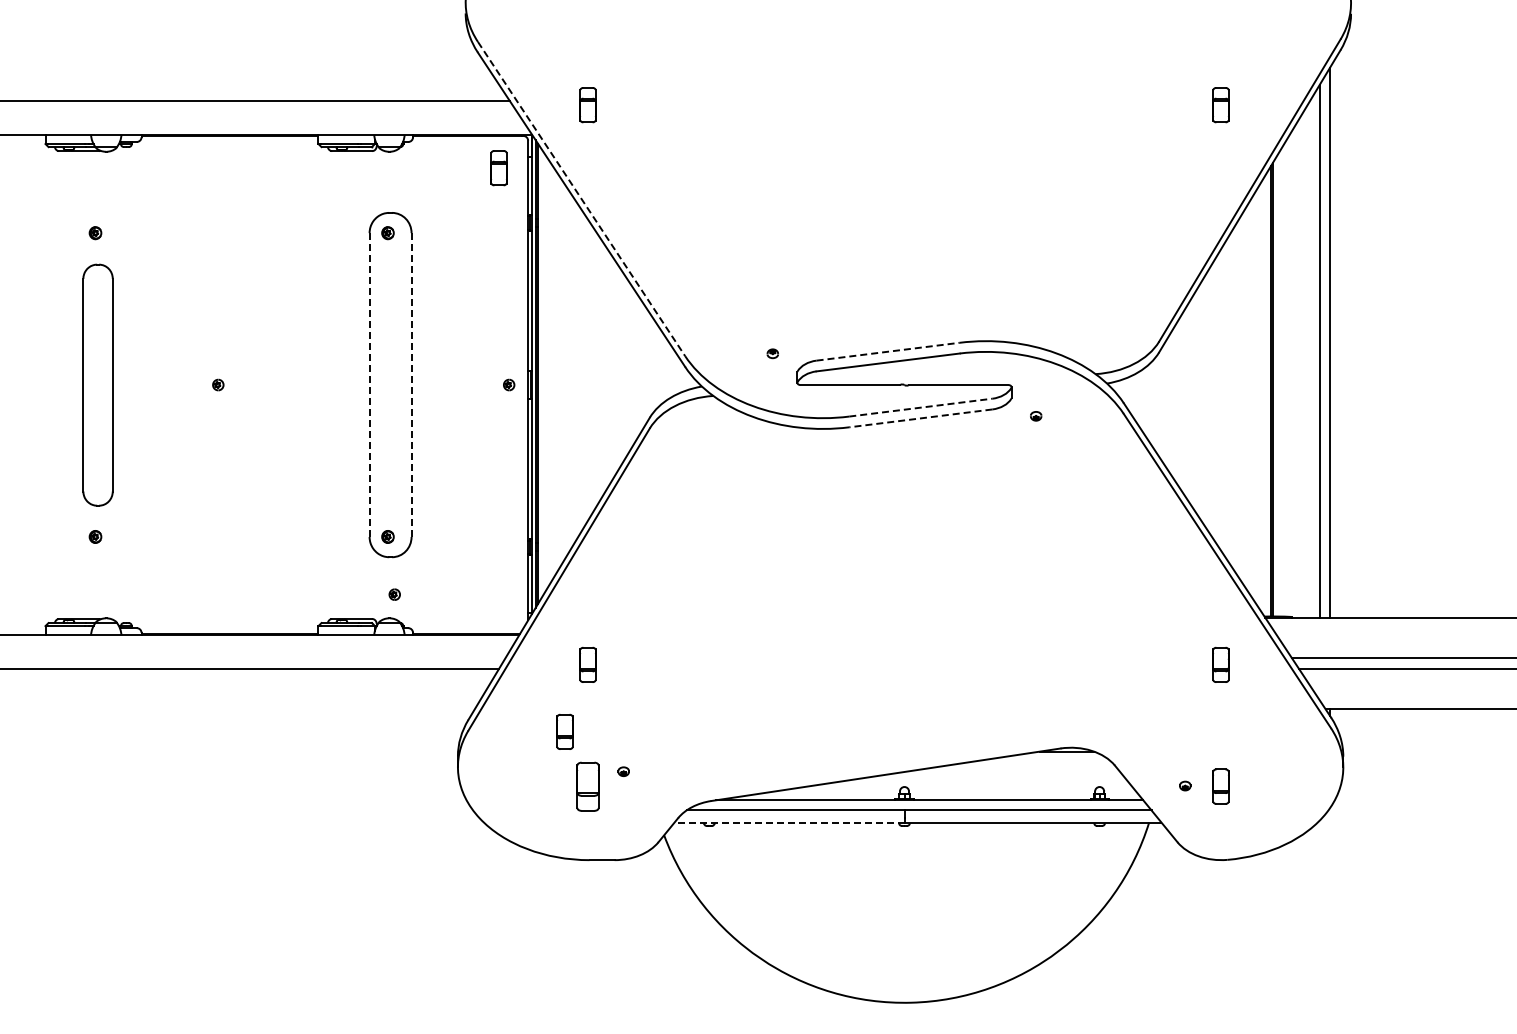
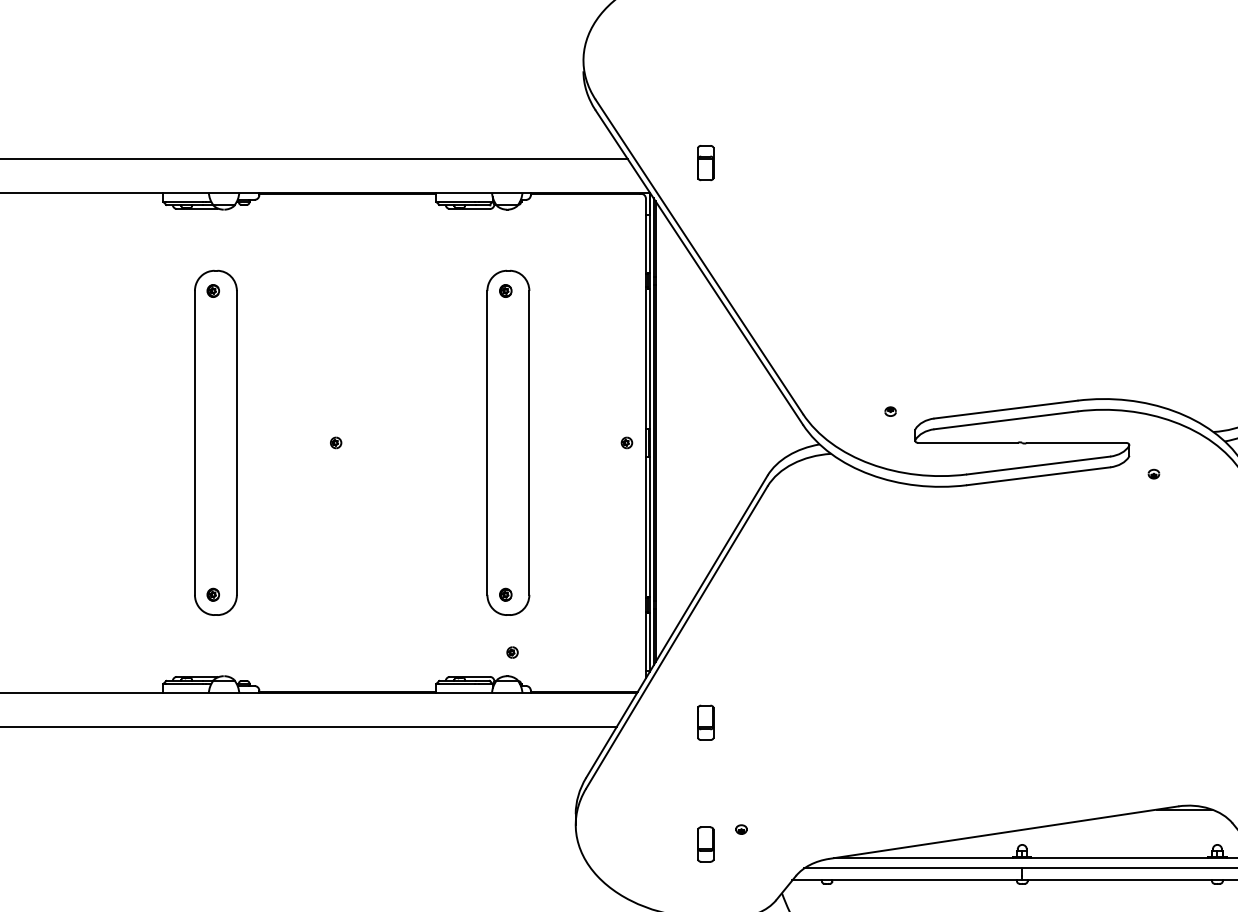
part: (498, 168) -> (616, 226), removed
line: (581, 199) -> (699, 257), dashed -> solid
line: (888, 351) -> (1006, 409), dashed -> solid
part: (97, 385) -> (215, 443), size x1.43
line: (369, 385) -> (487, 443), dashed -> solid
line: (411, 385) -> (529, 443), dashed -> solid
line: (921, 407) -> (1039, 465), dashed -> solid
line: (920, 418) -> (1038, 476), dashed -> solid
part: (564, 731) -> (682, 789), removed
part: (587, 786) -> (705, 844), size x0.71
line: (789, 822) -> (907, 880), dashed -> solid

